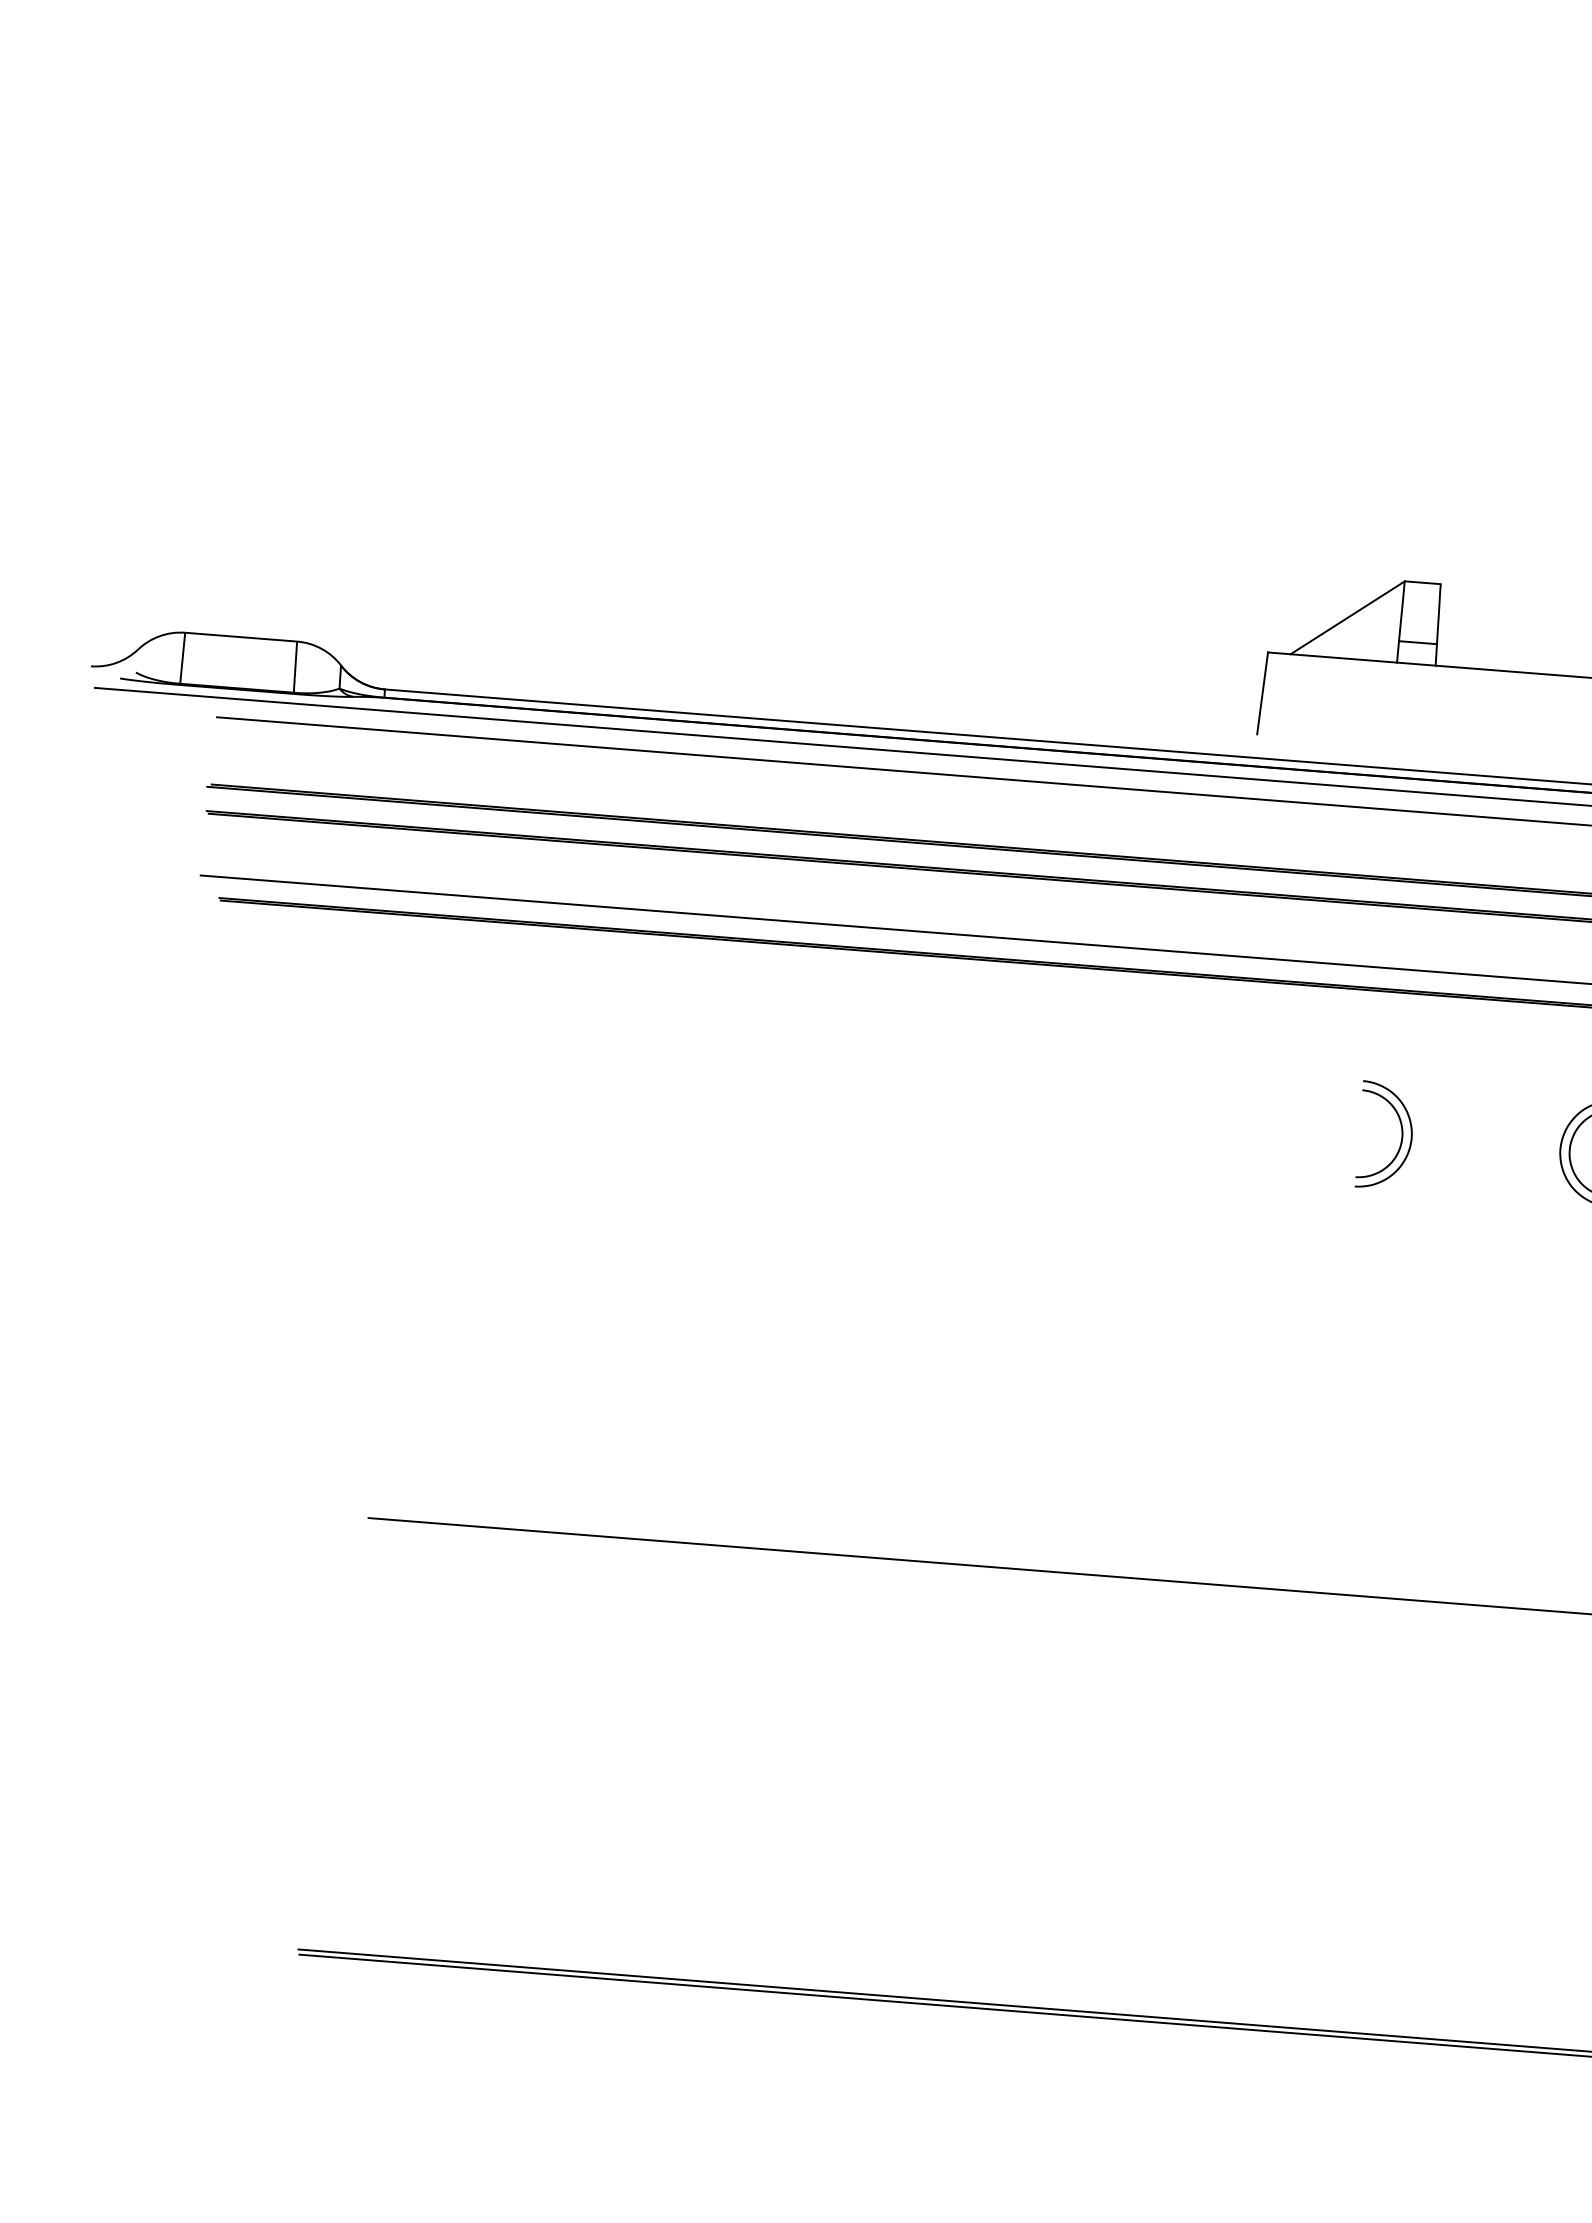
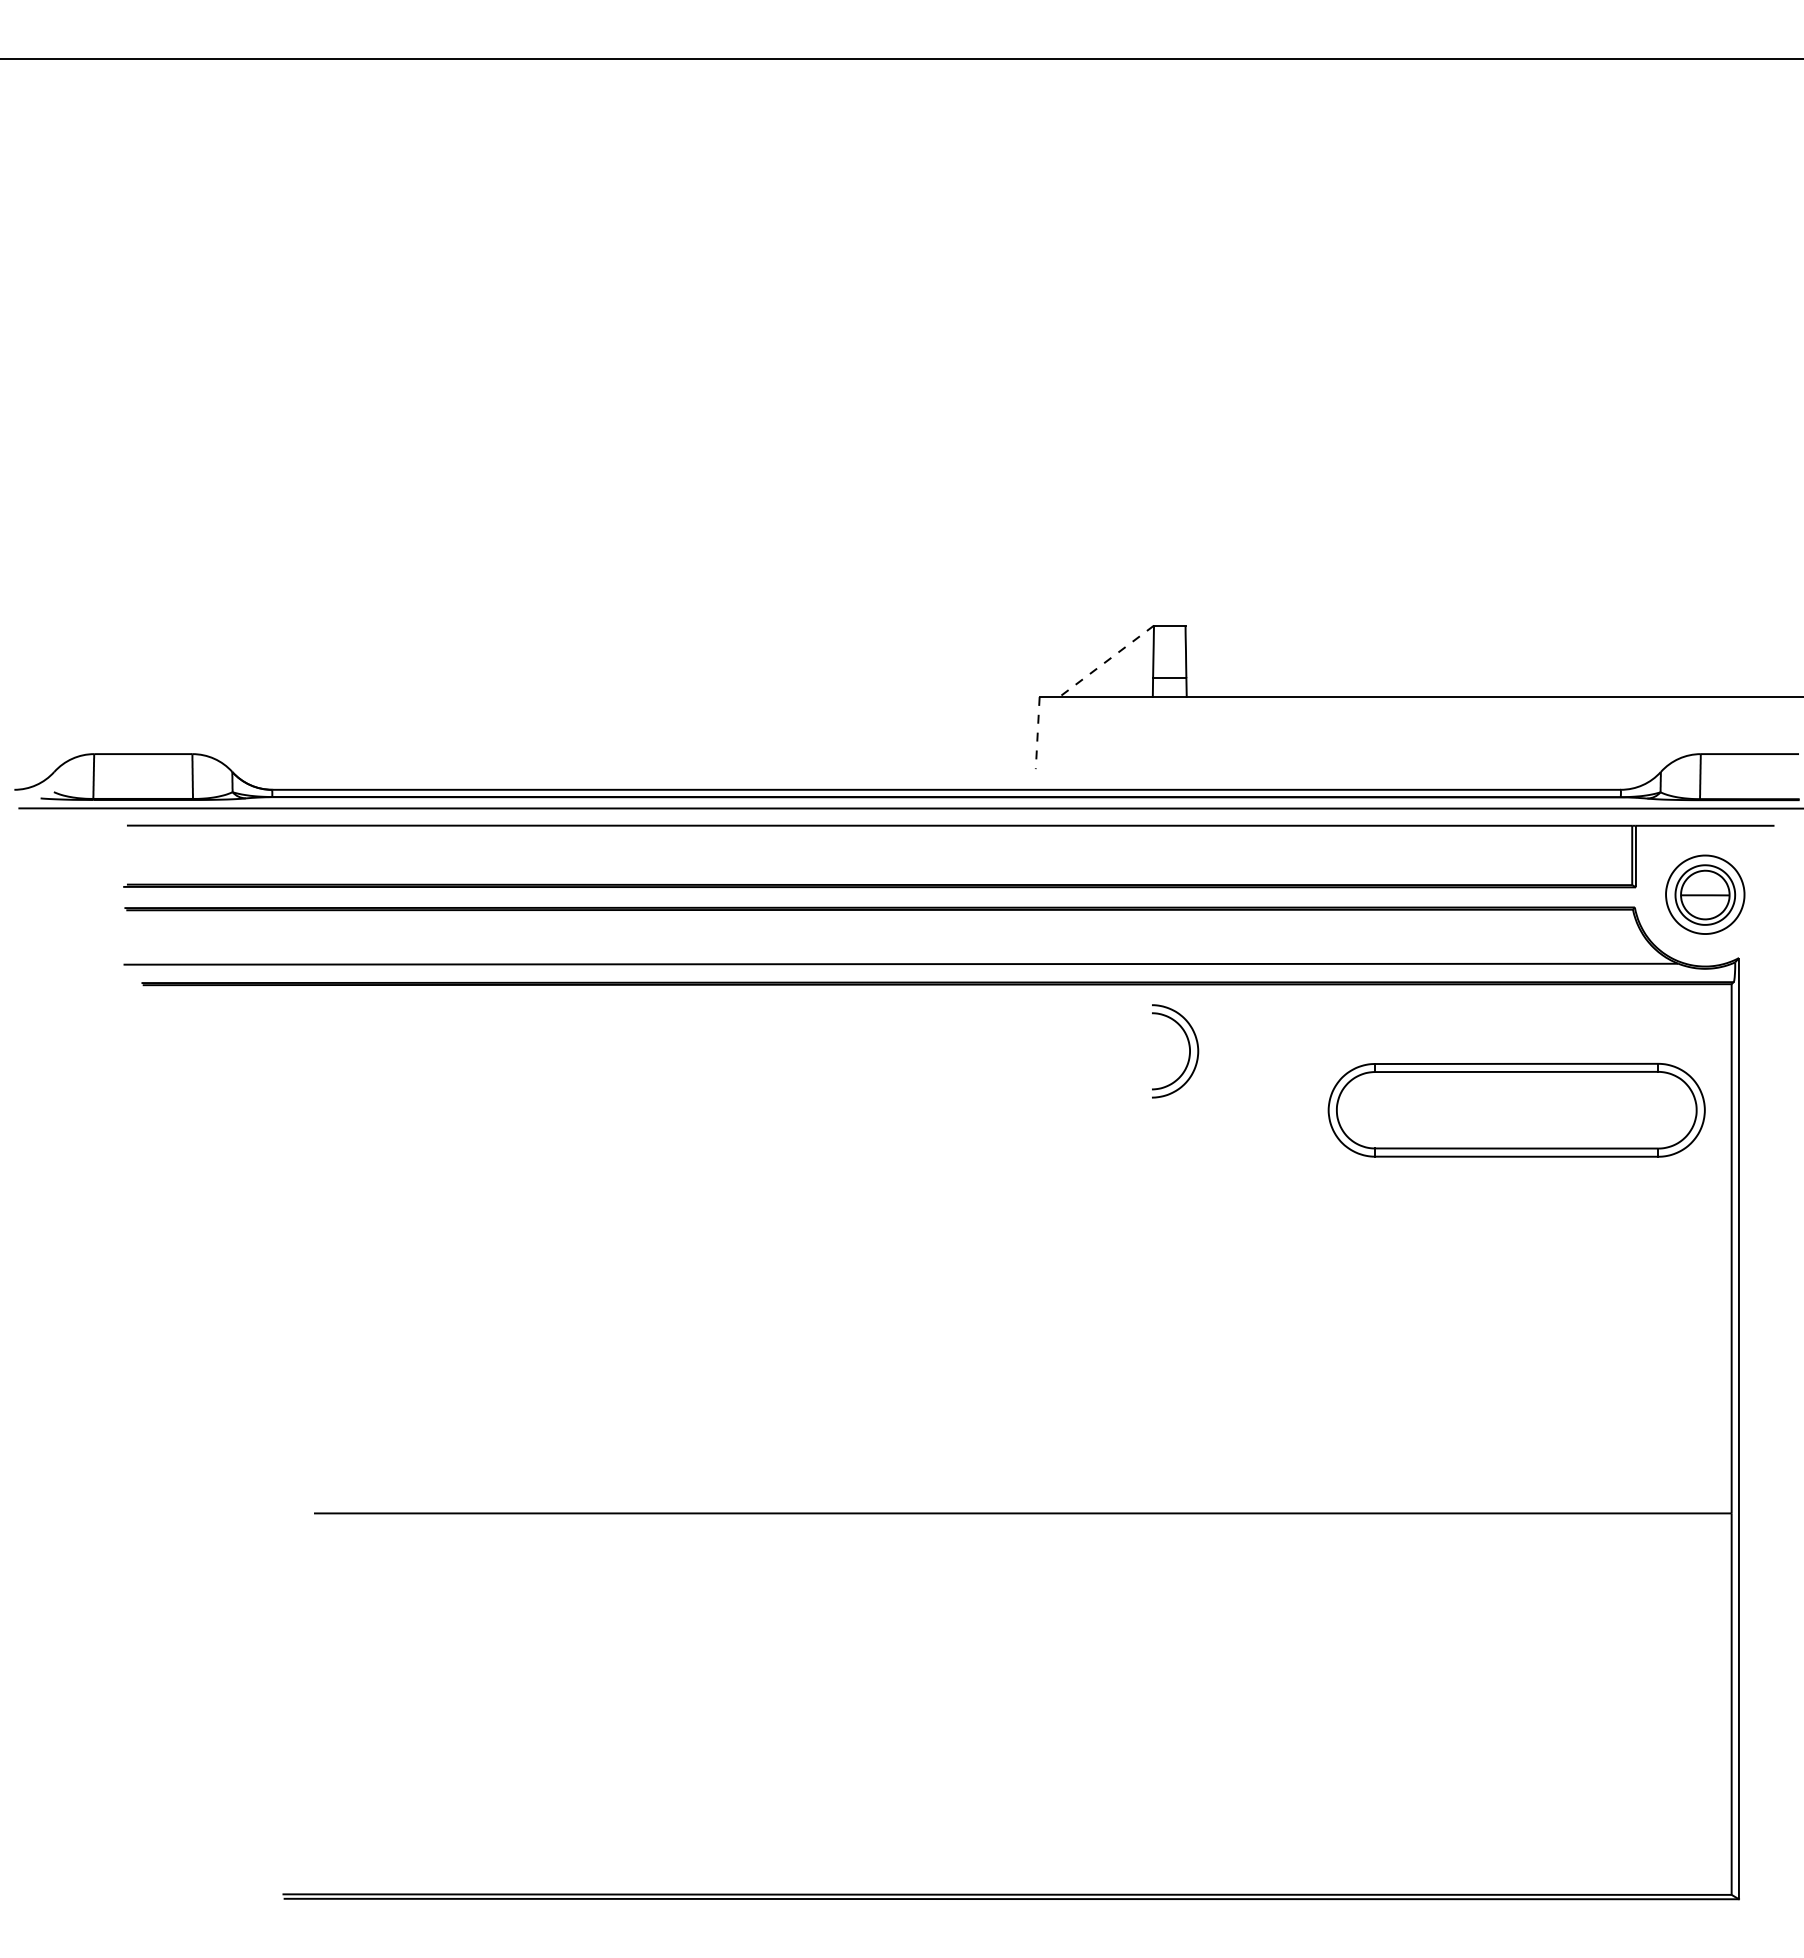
line: (1347, 618) -> (1106, 661), solid -> dashed
line: (1262, 693) -> (1037, 733), solid -> dashed
part: (1400, 1141) -> (1188, 1055), moved

